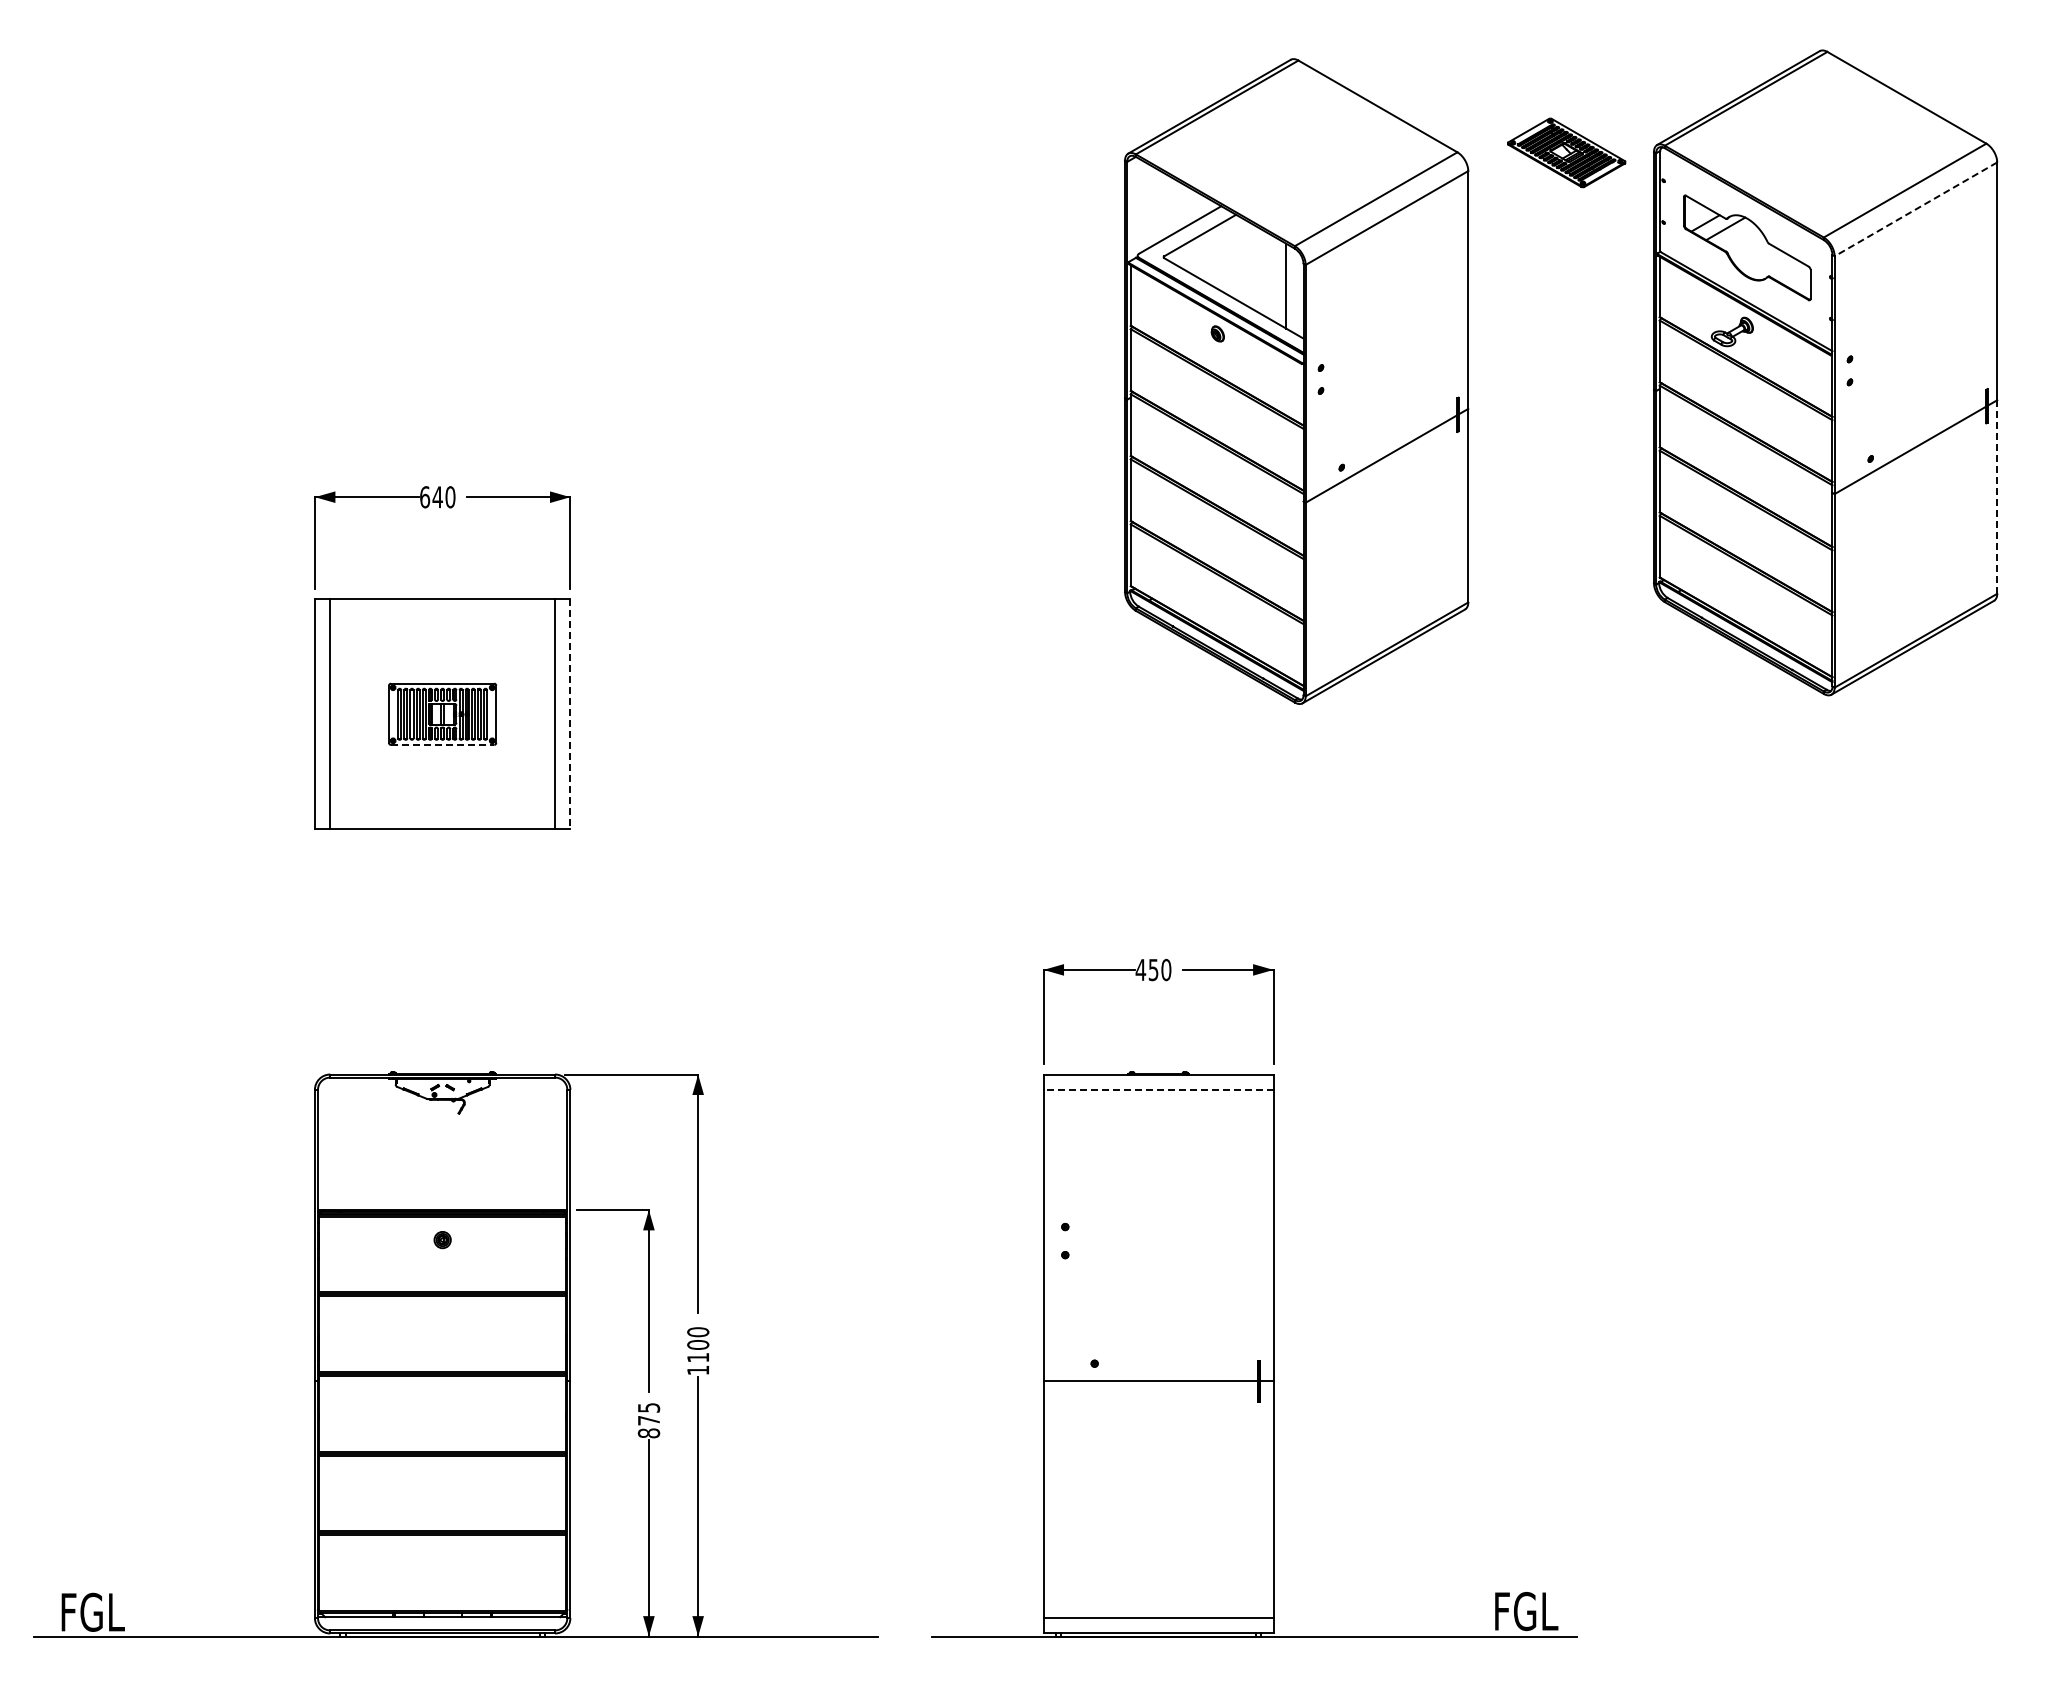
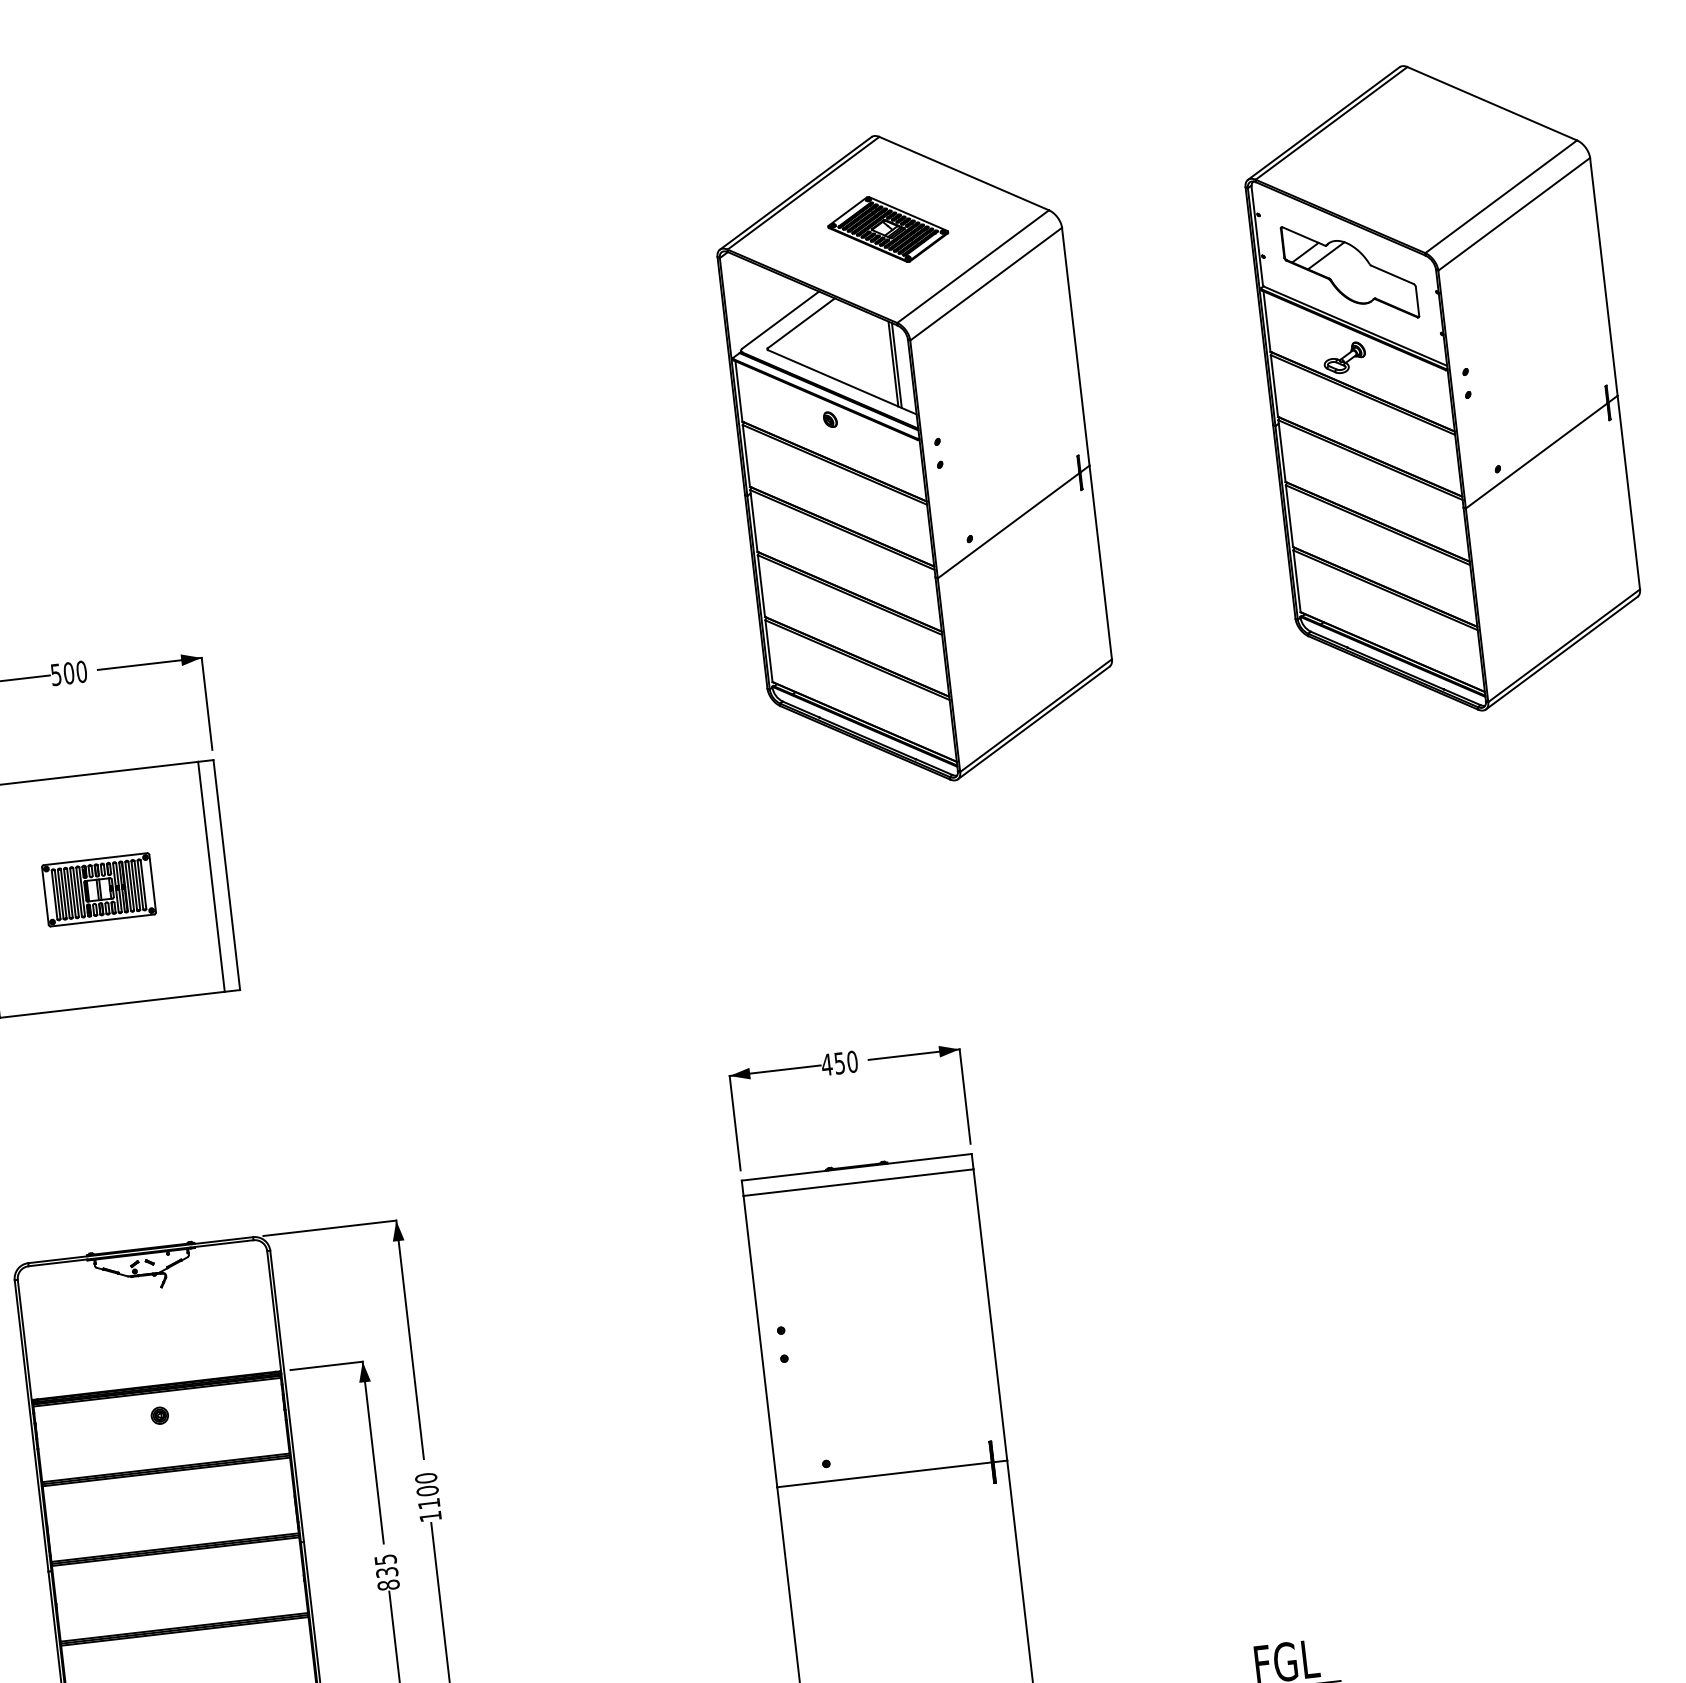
part: (1566, 152) -> (888, 229), moved
line: (1915, 209) -> (1513, 214), dashed -> solid
line: (1289, 287) -> (896, 364), added
text: (431, 497) -> (62, 674), 640 -> 500
line: (1997, 497) -> (1629, 493), dashed -> solid
line: (570, 714) -> (226, 875), dashed -> solid
line: (442, 744) -> (102, 920), dashed -> solid
line: (1158, 1089) -> (858, 1182), dashed -> solid
text: (648, 1420) -> (386, 1572), 875 -> 835

